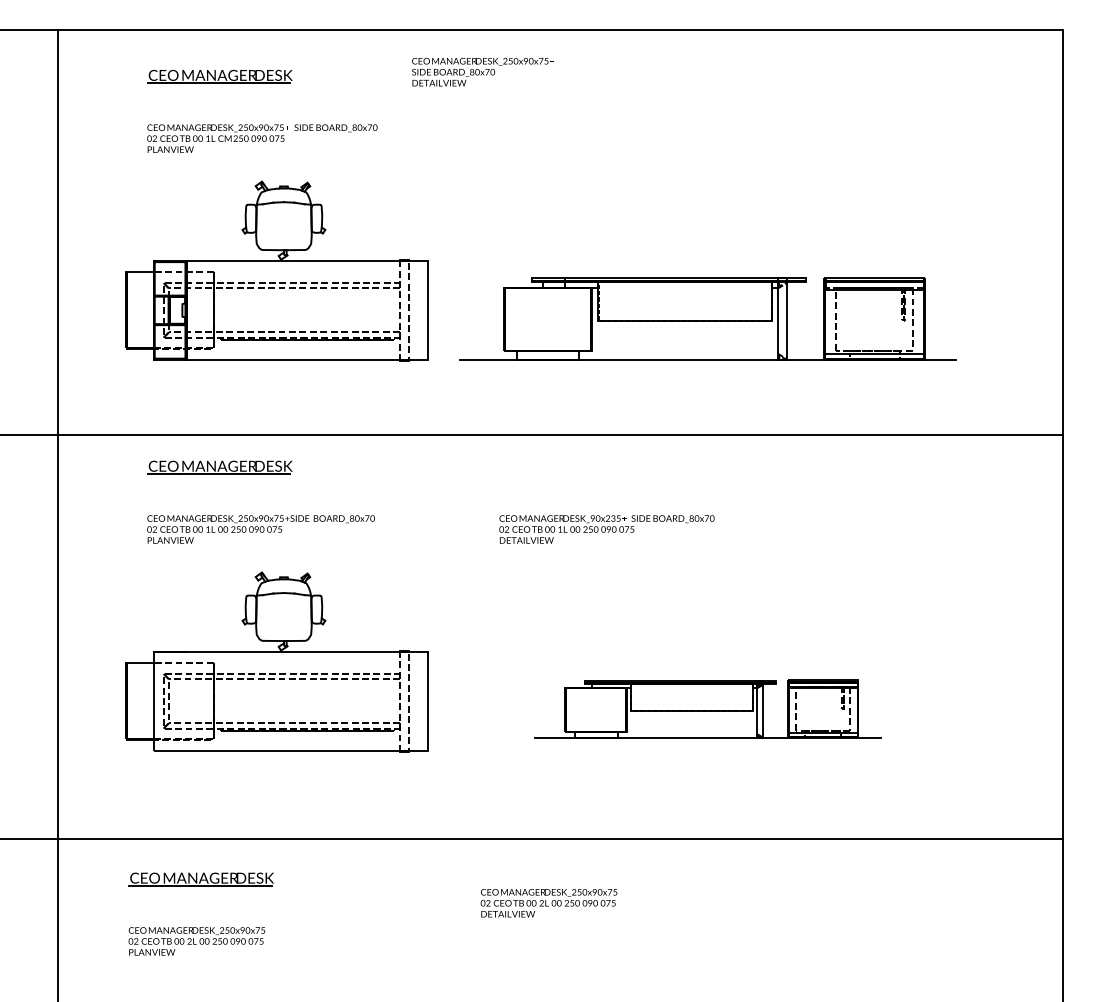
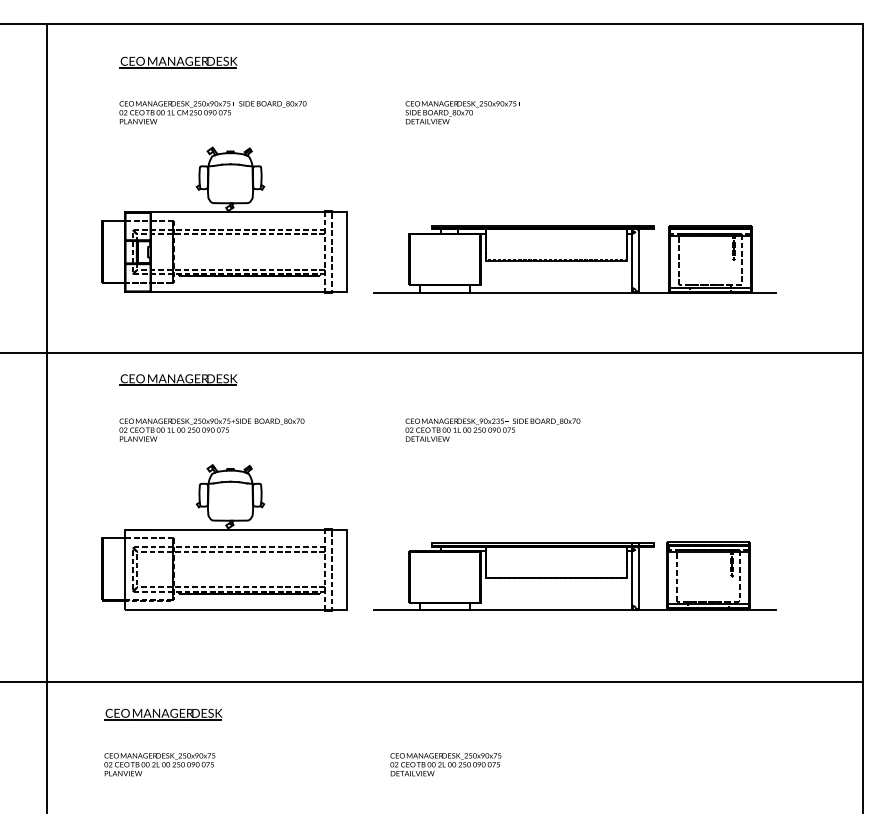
text: (482, 71) -> (462, 112), moved
part: (707, 708) -> (574, 575), size x1.43
text: (548, 902) -> (445, 764), moved

